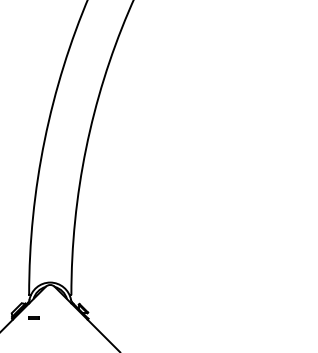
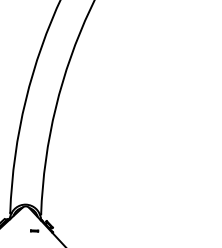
part: (33, 317) -> (34, 230), moved

